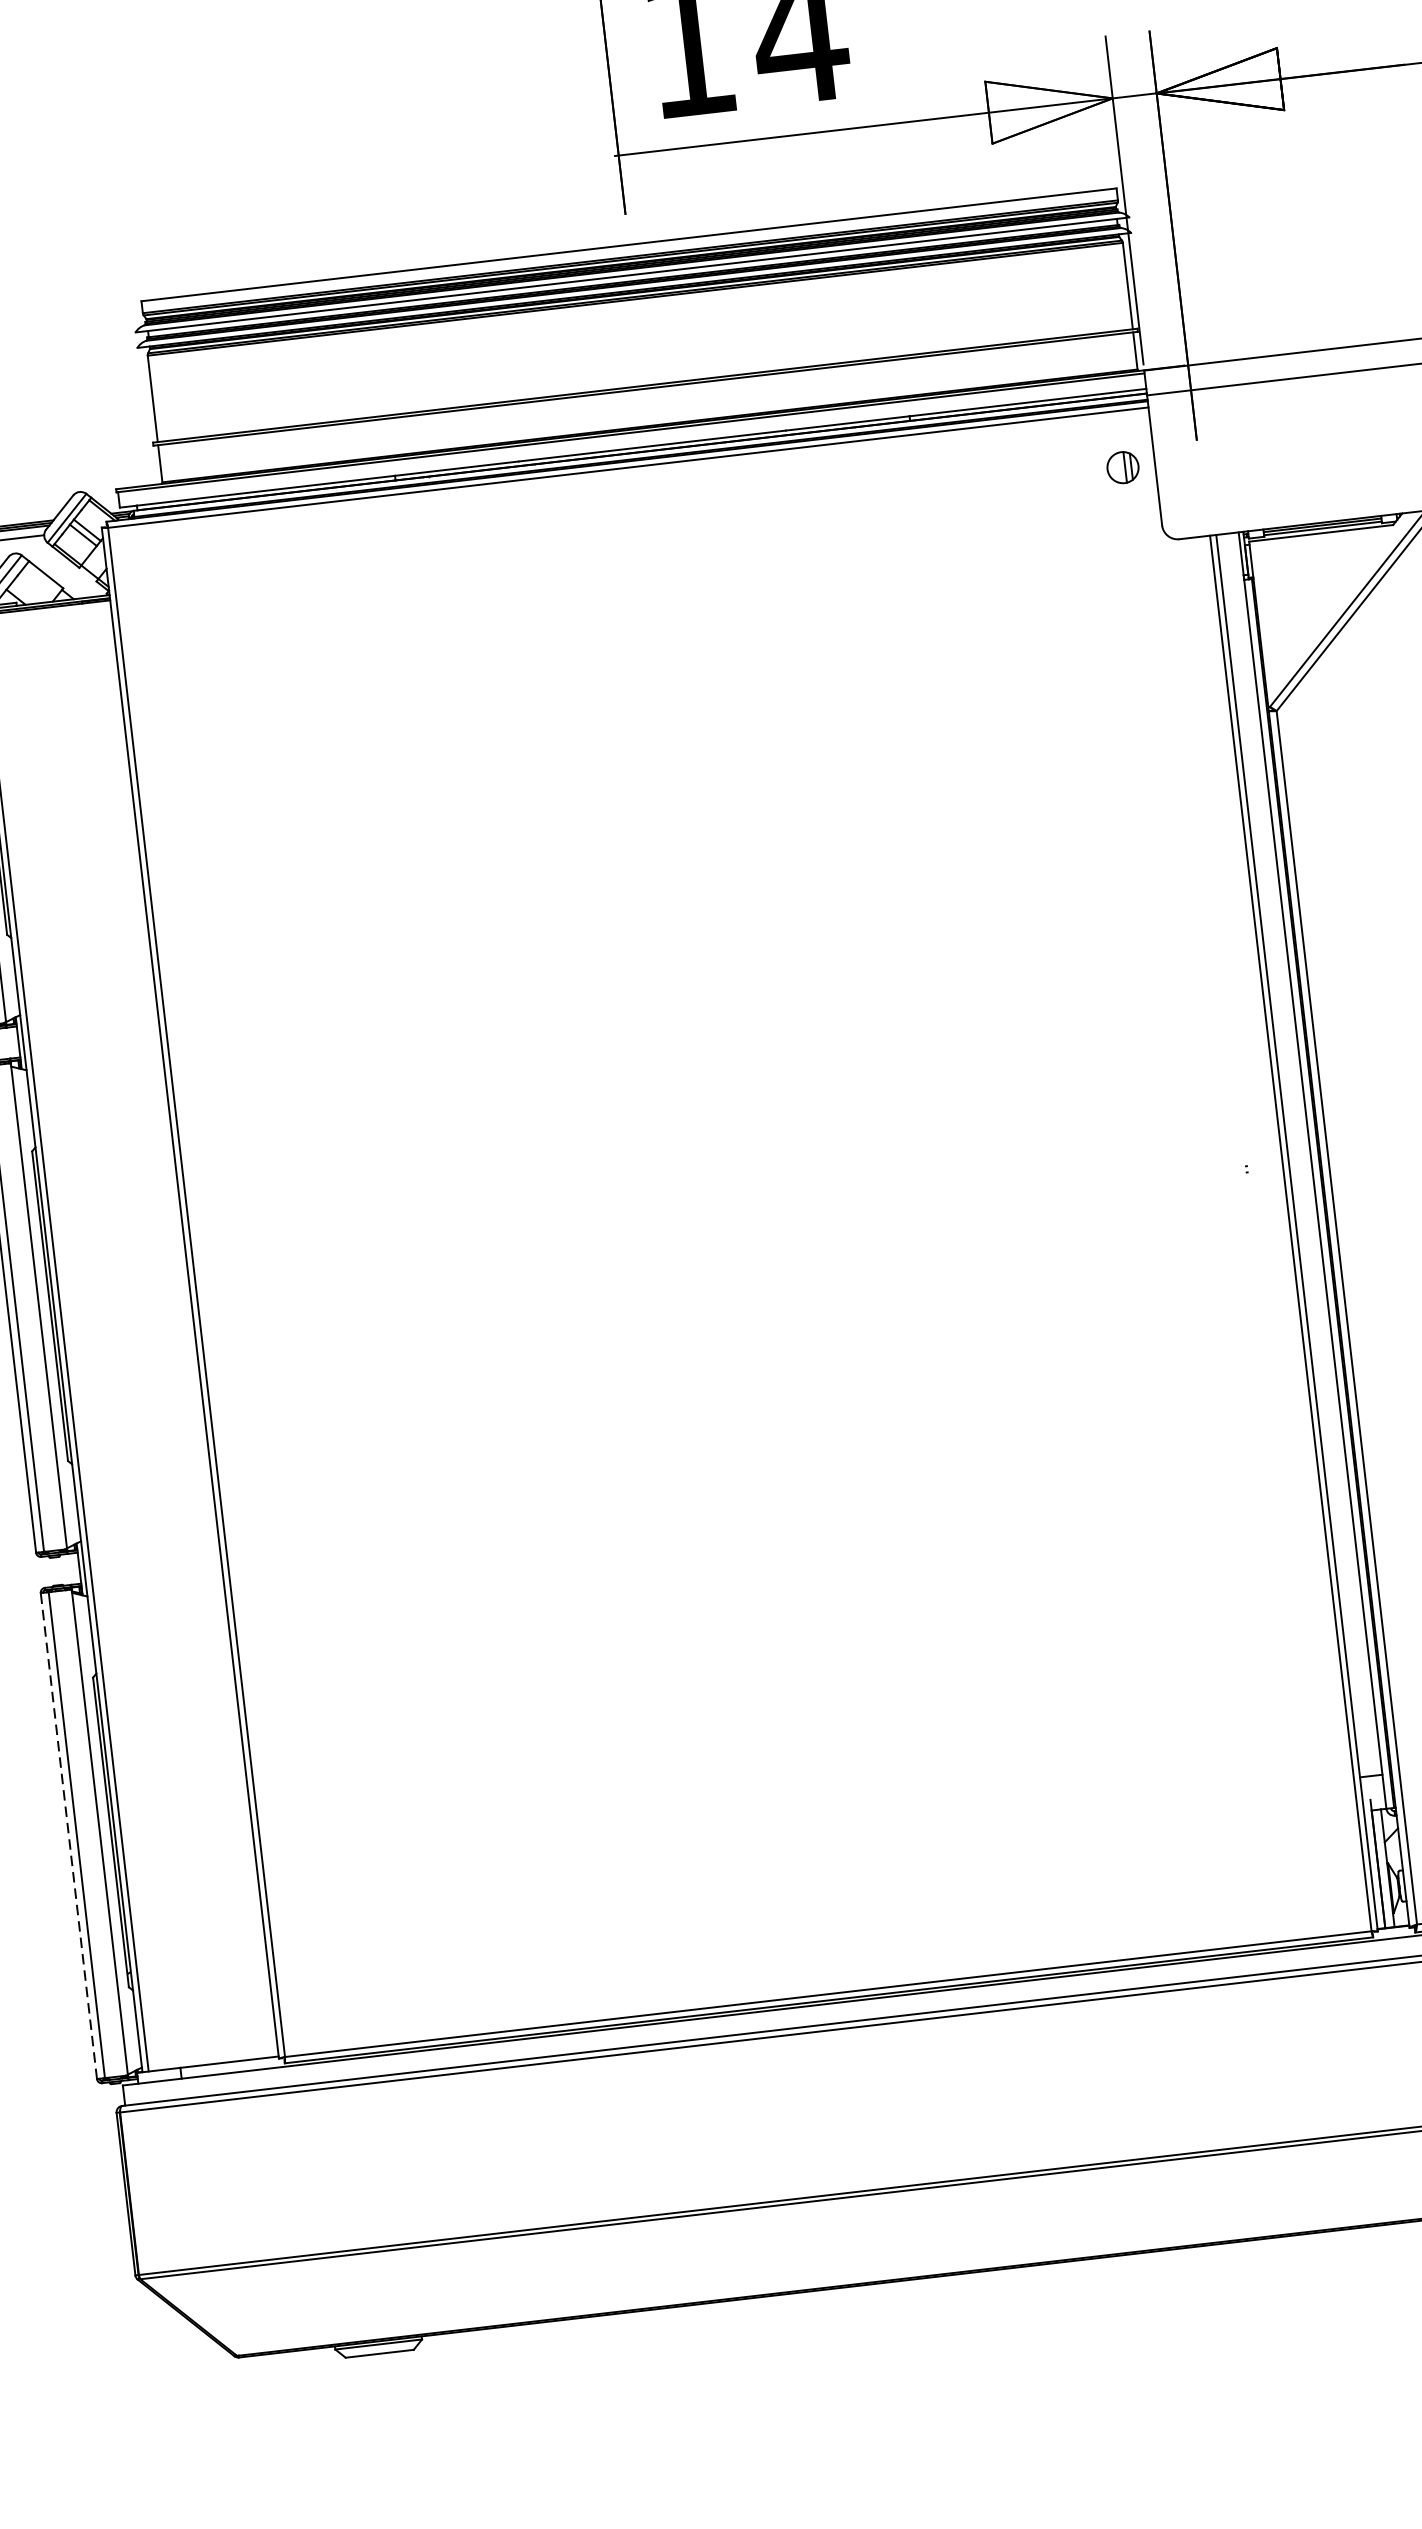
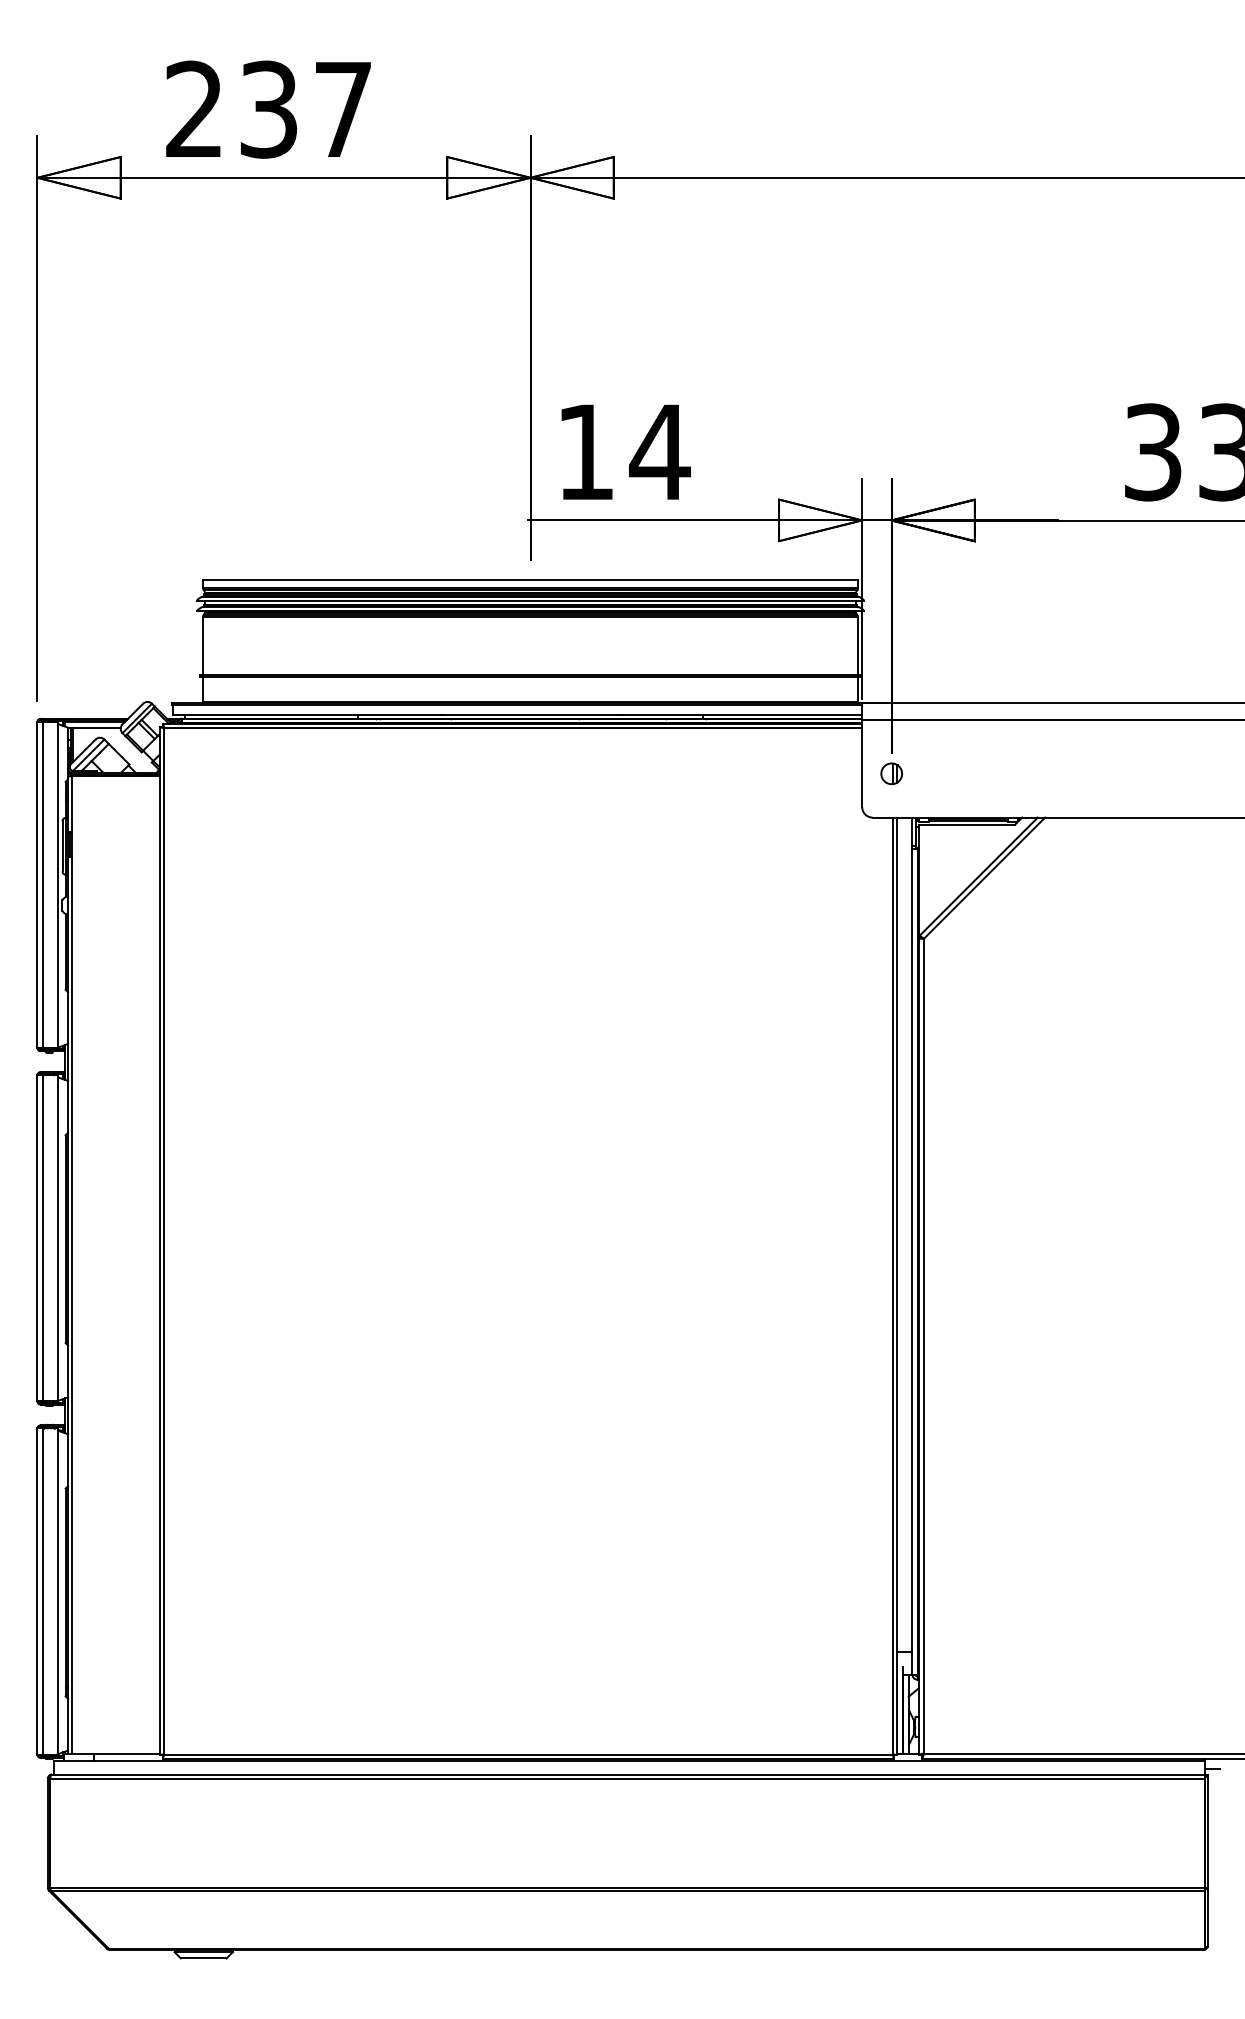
part: (1122, 467) -> (891, 773), moved
line: (68, 1835) -> (37, 1591), dashed -> solid

